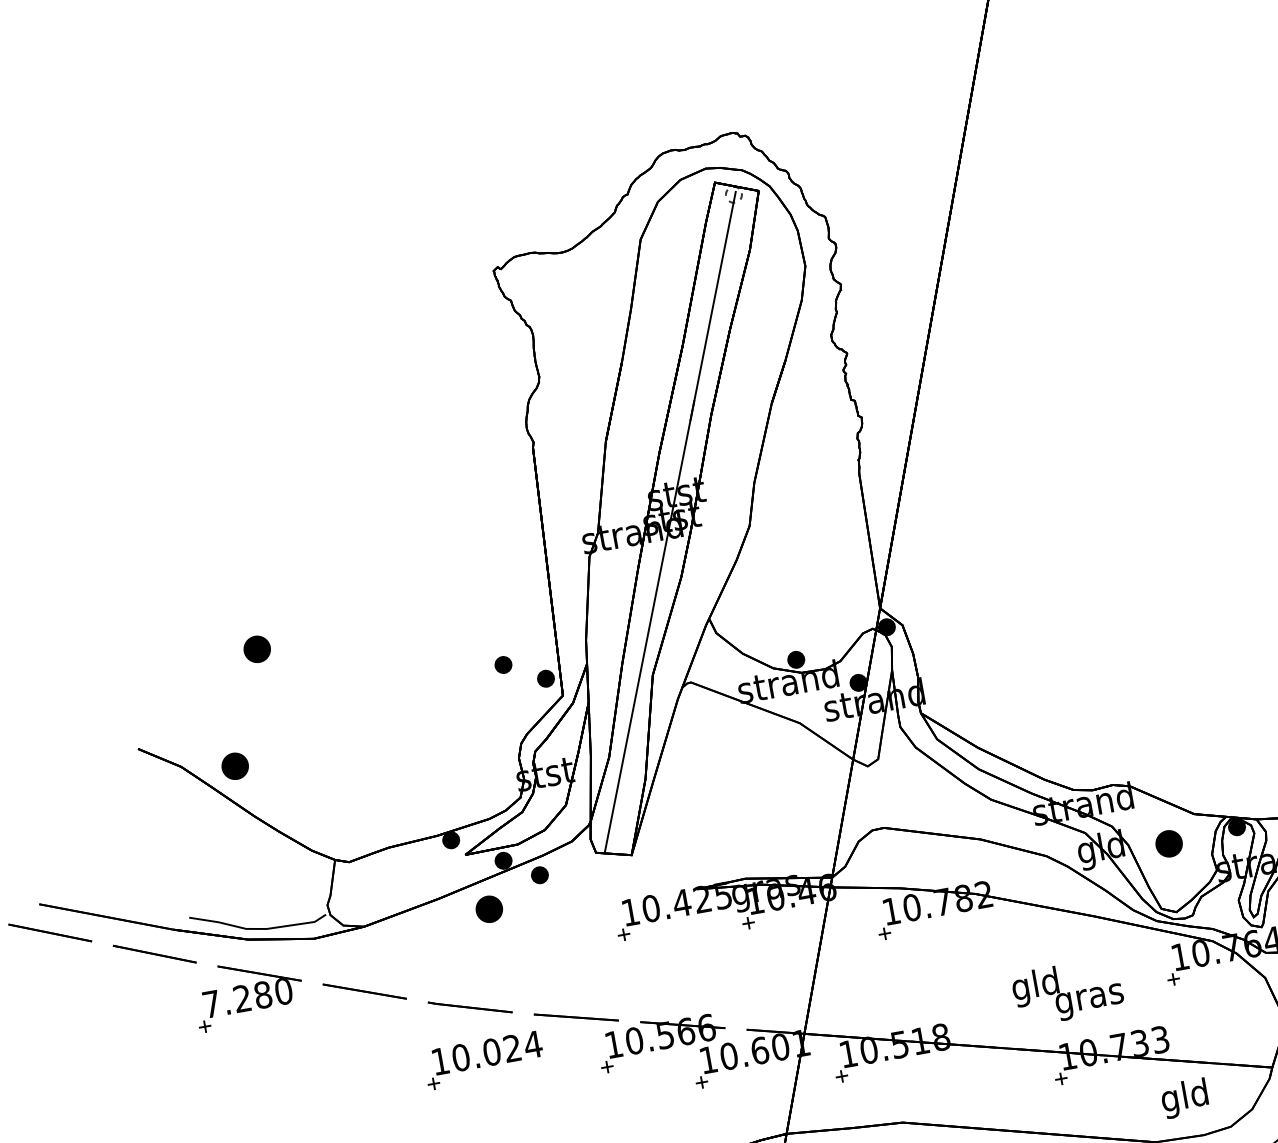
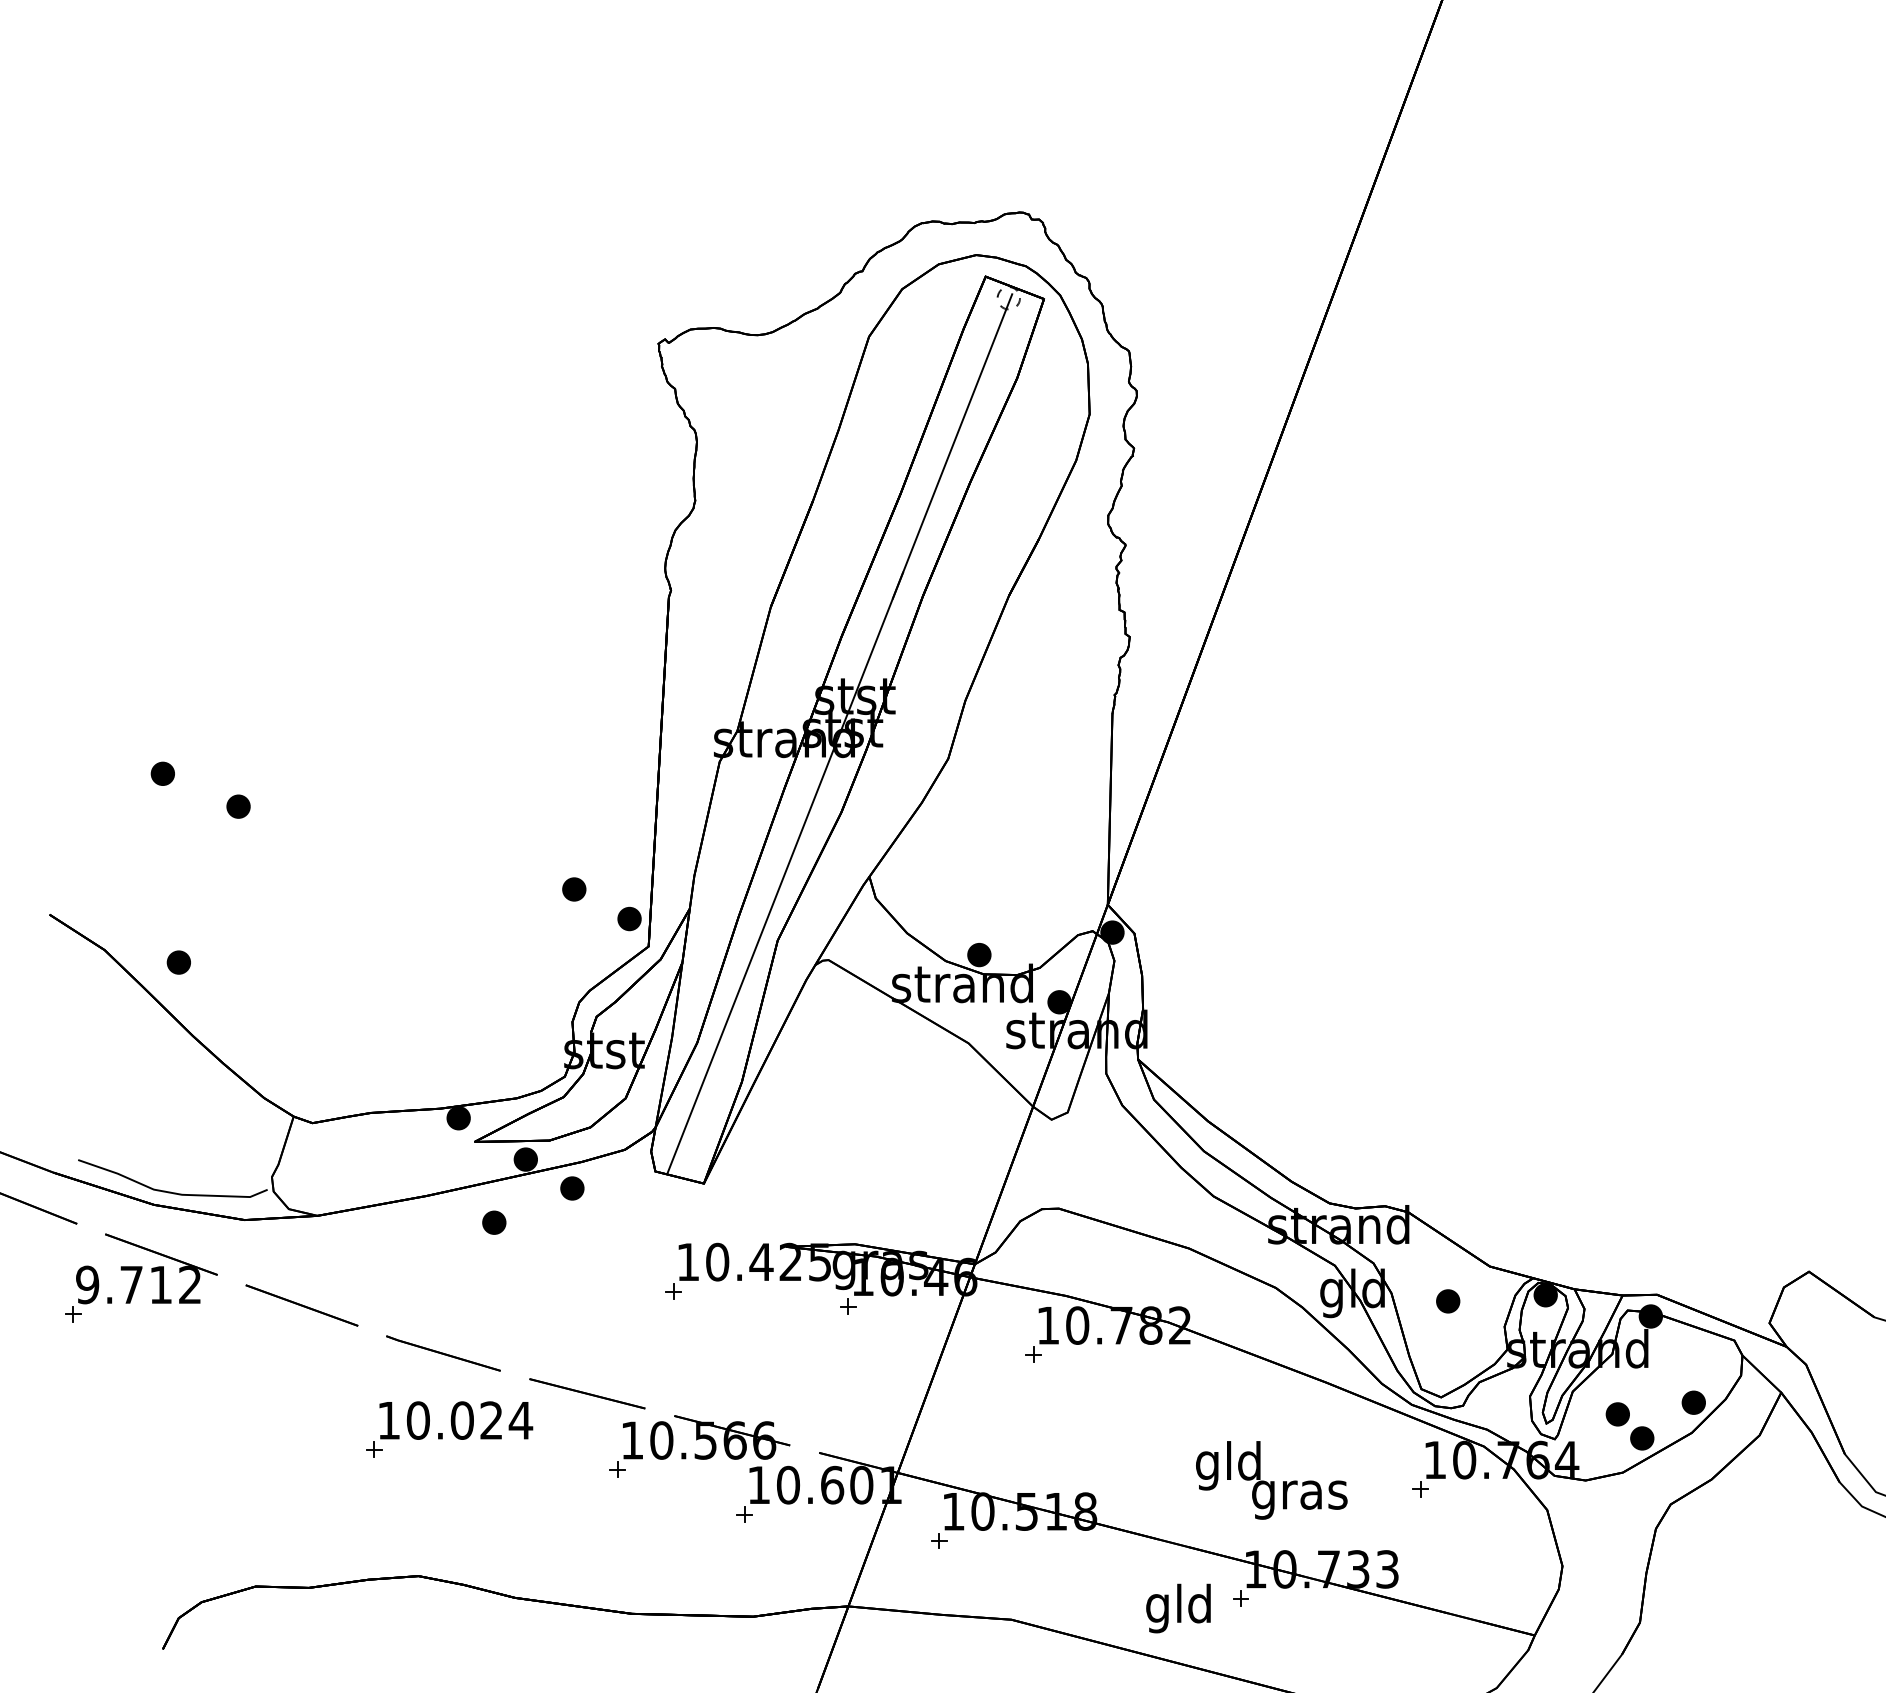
part: (199, 635) -> (162, 773), added
part: (257, 649) -> (238, 806), size x0.62
part: (234, 766) -> (178, 962), size x0.62
part: (1169, 843) -> (1448, 1301), size x0.62
part: (489, 908) -> (494, 1222), size x0.62
text: (247, 997) -> (138, 1284), 7.280 -> 9.712
text: (1184, 1098) -> (1178, 1608), moved

